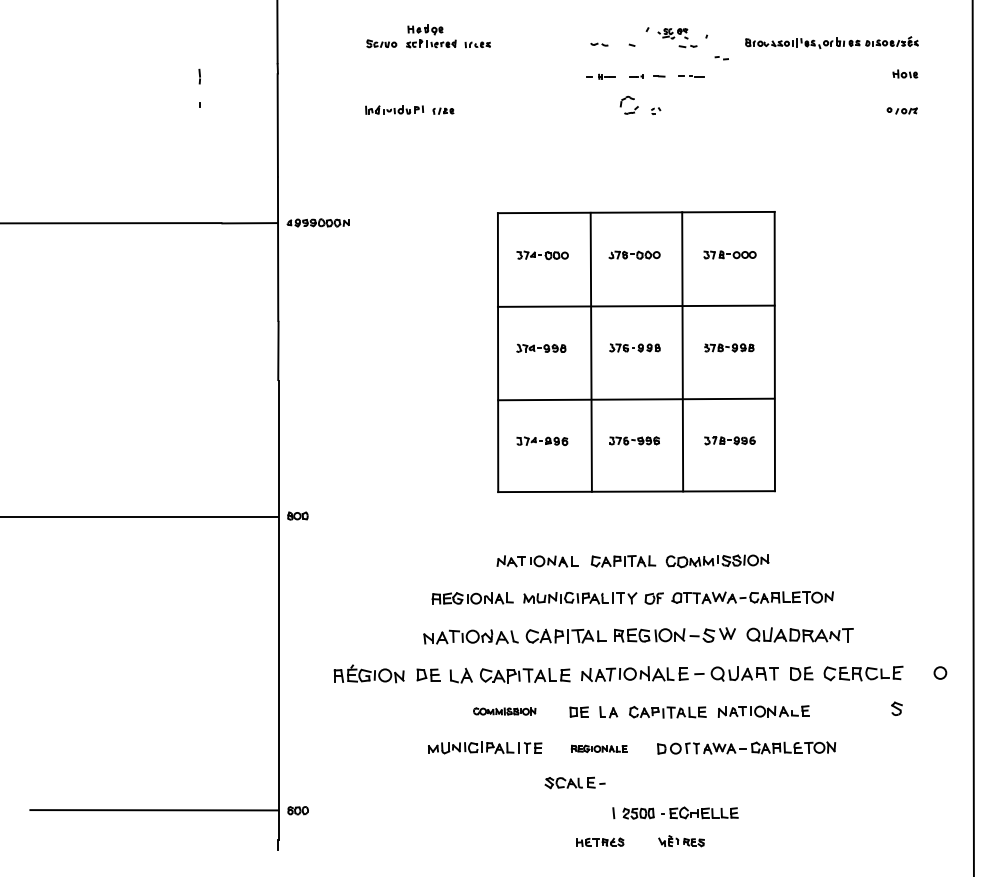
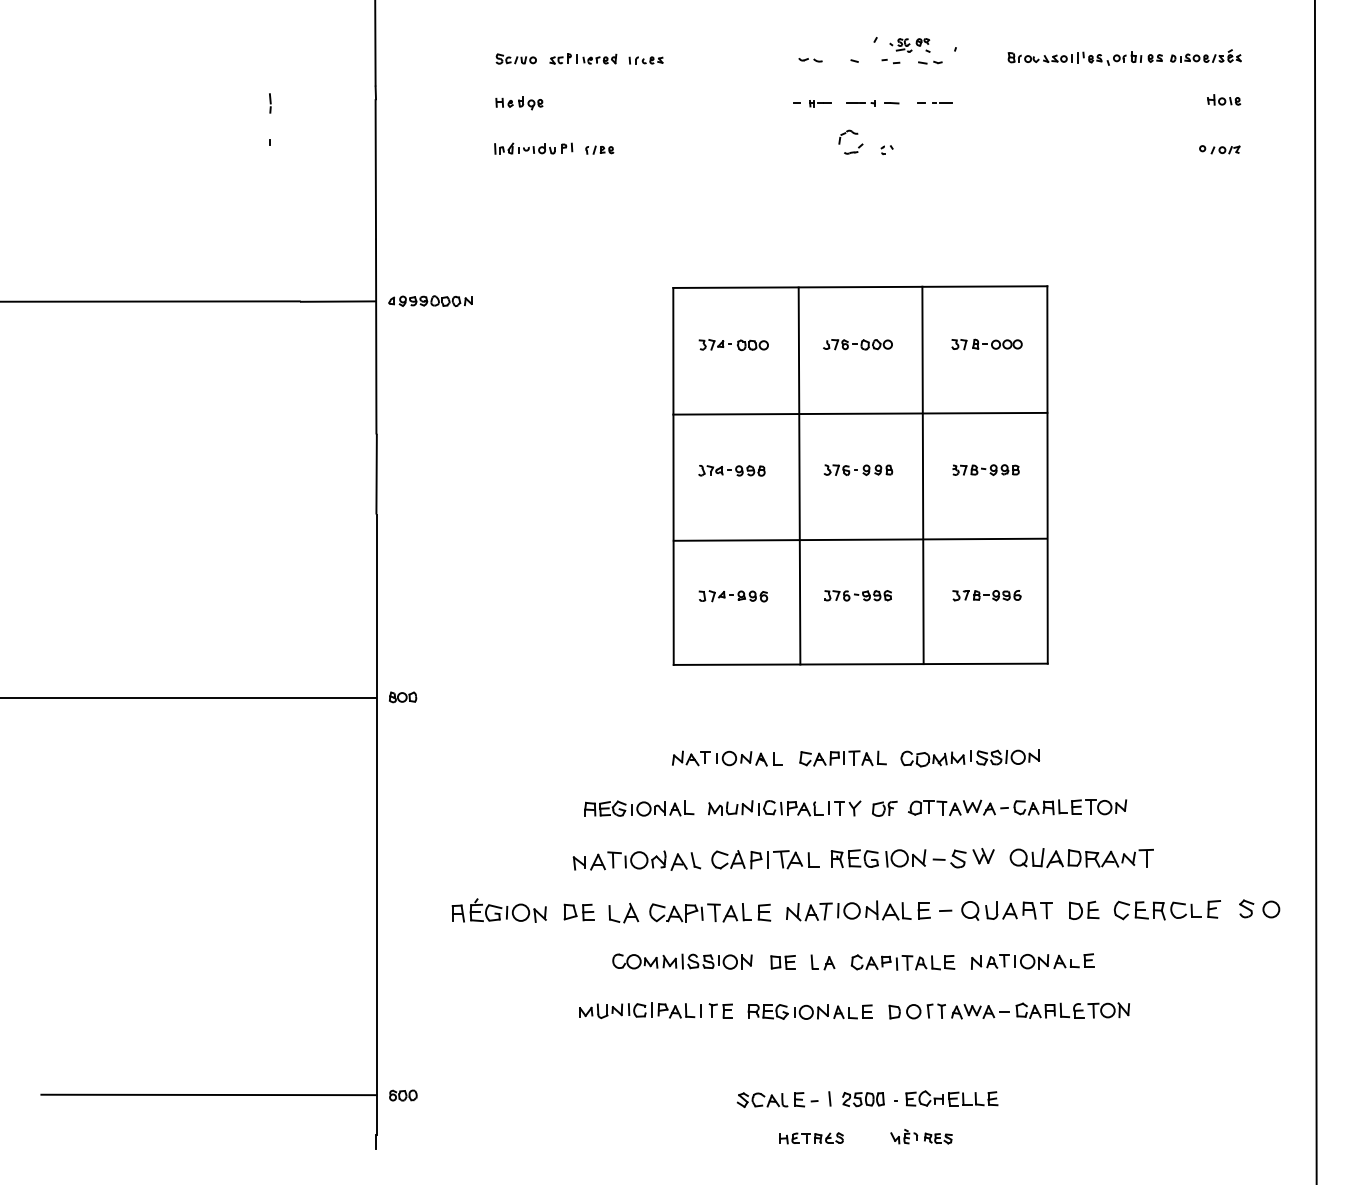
part: (425, 30) -> (519, 103), moved
part: (721, 58) -> (890, 61), moved
part: (636, 76) -> (860, 103), size x1.67
part: (896, 708) -> (1246, 908), moved
part: (504, 711) -> (682, 961), size x1.67
part: (598, 748) -> (809, 1011), size x1.67
part: (575, 782) -> (777, 1099), moved

